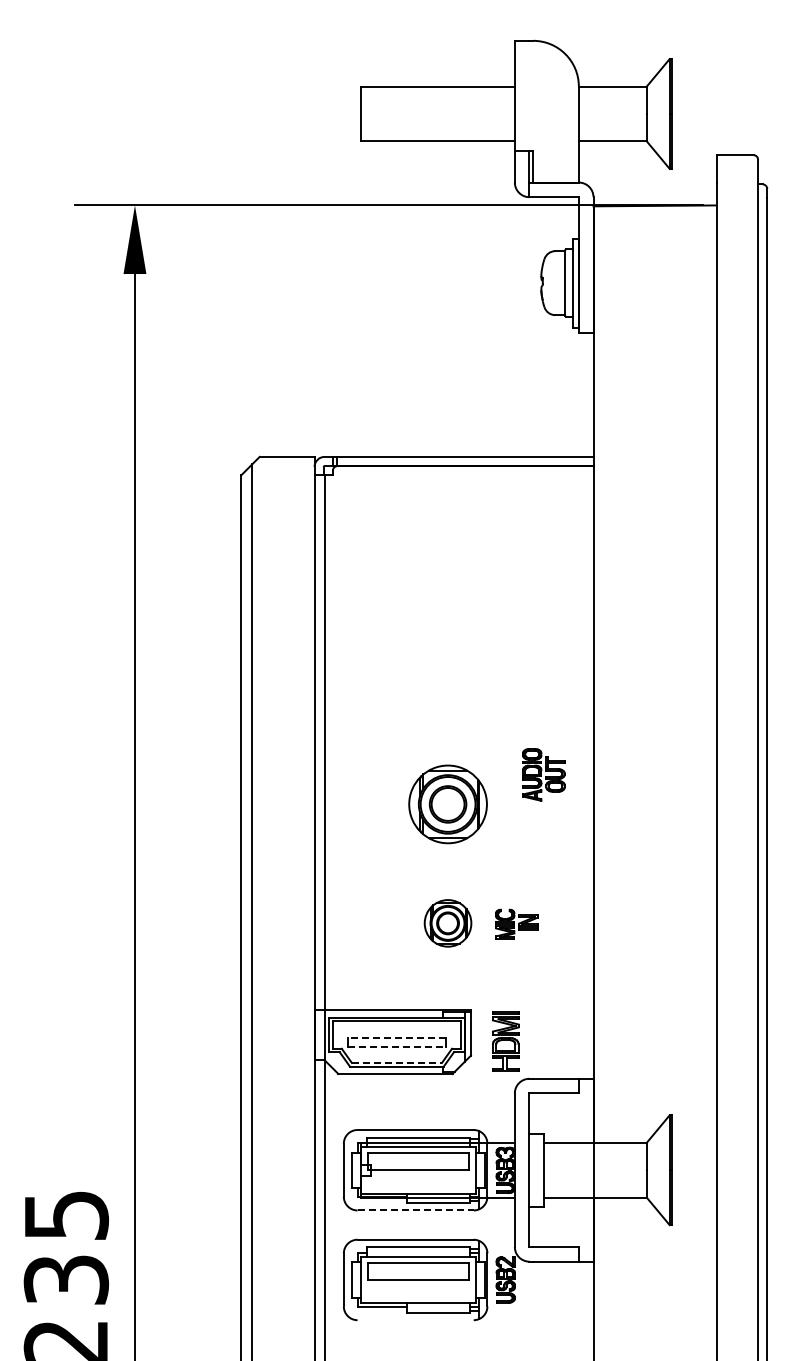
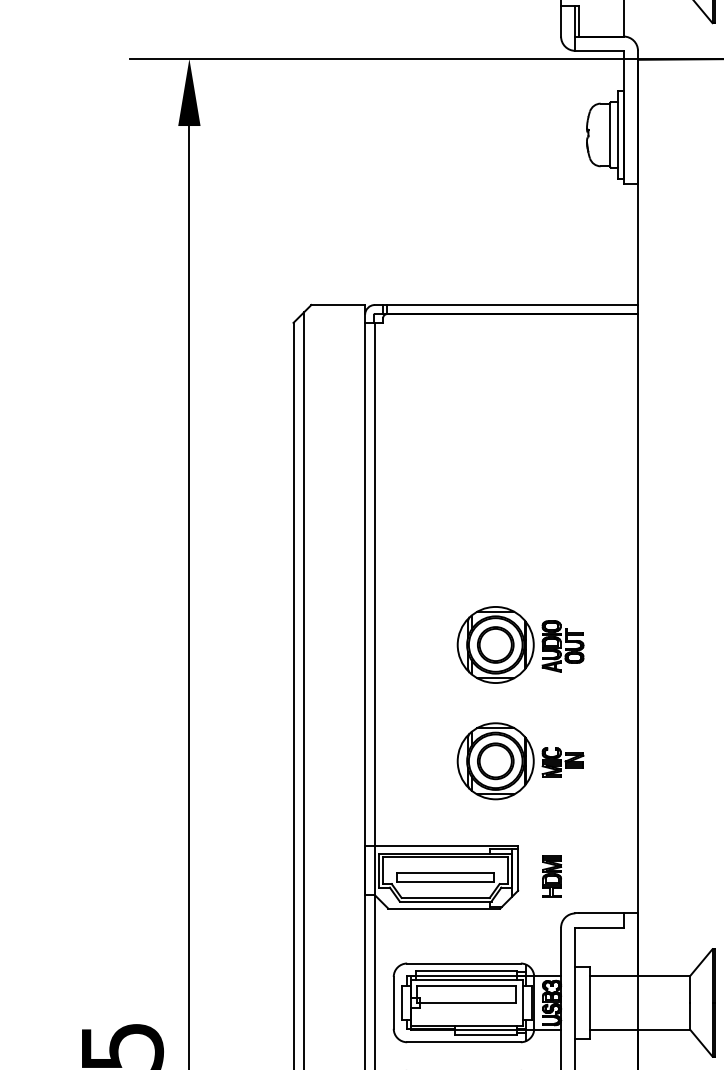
part: (543, 774) -> (562, 646), moved
part: (447, 923) -> (495, 761), size x1.67
line: (396, 1037) -> (445, 873), dashed -> solid
part: (505, 1040) -> (551, 875), size x0.71
line: (397, 1046) -> (446, 881), dashed -> solid
line: (397, 1062) -> (446, 897), dashed -> solid
line: (416, 1210) -> (464, 1042), dashed -> solid

